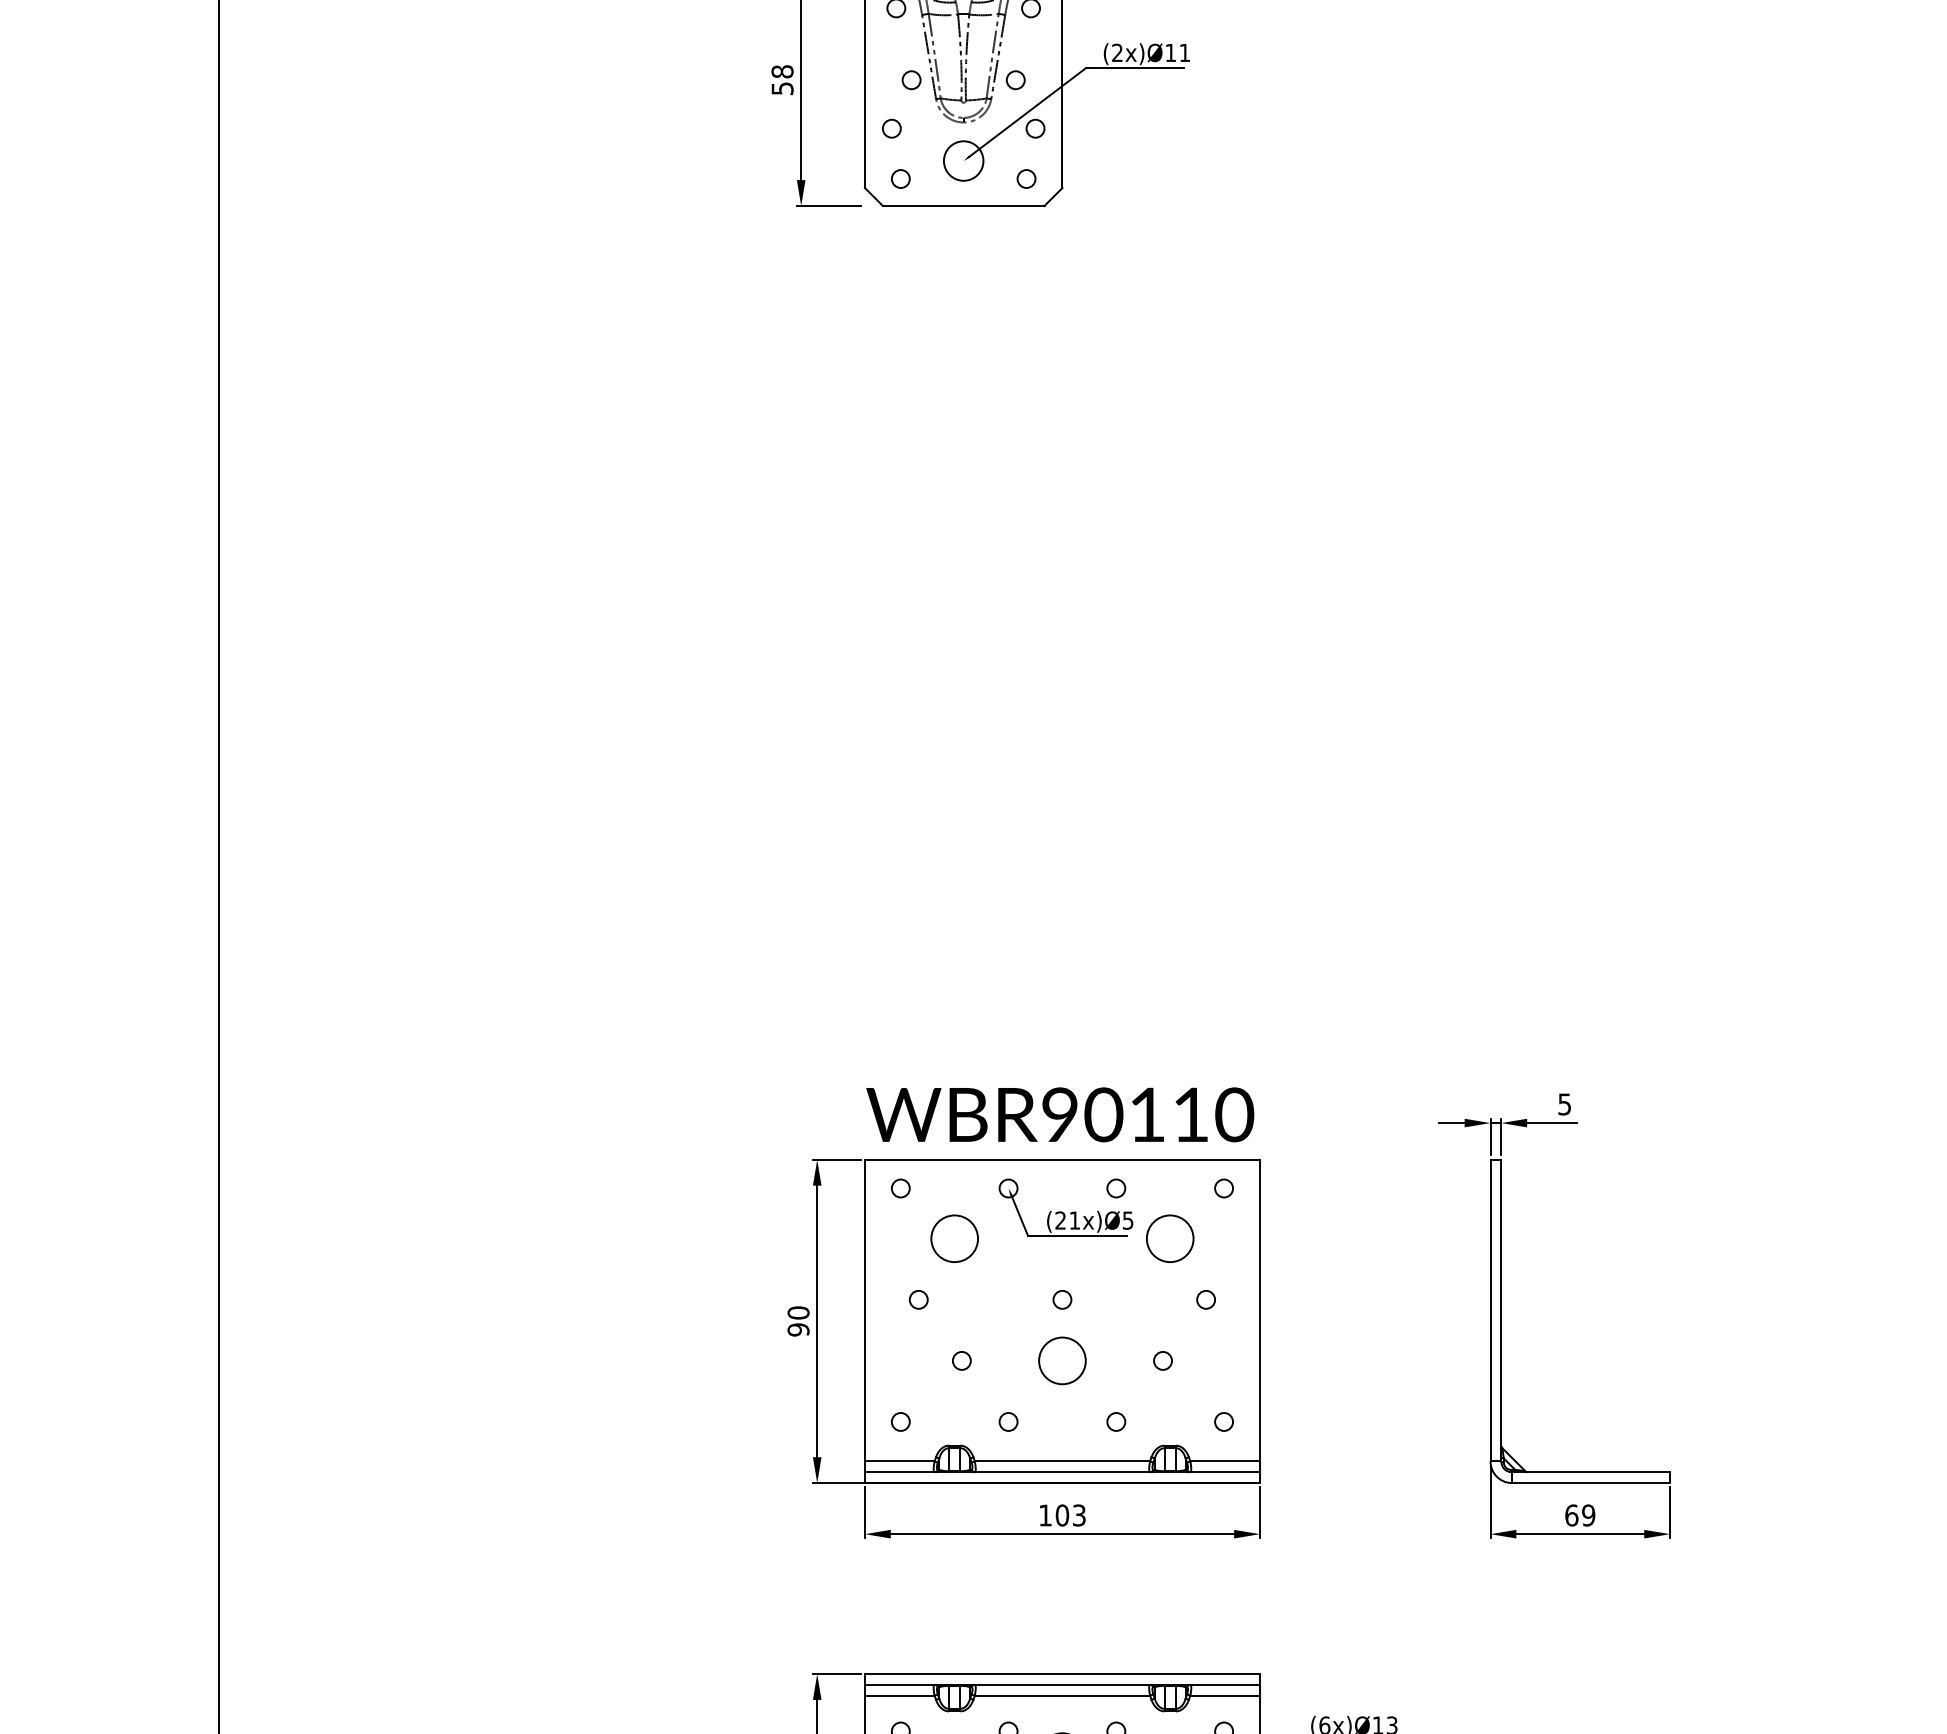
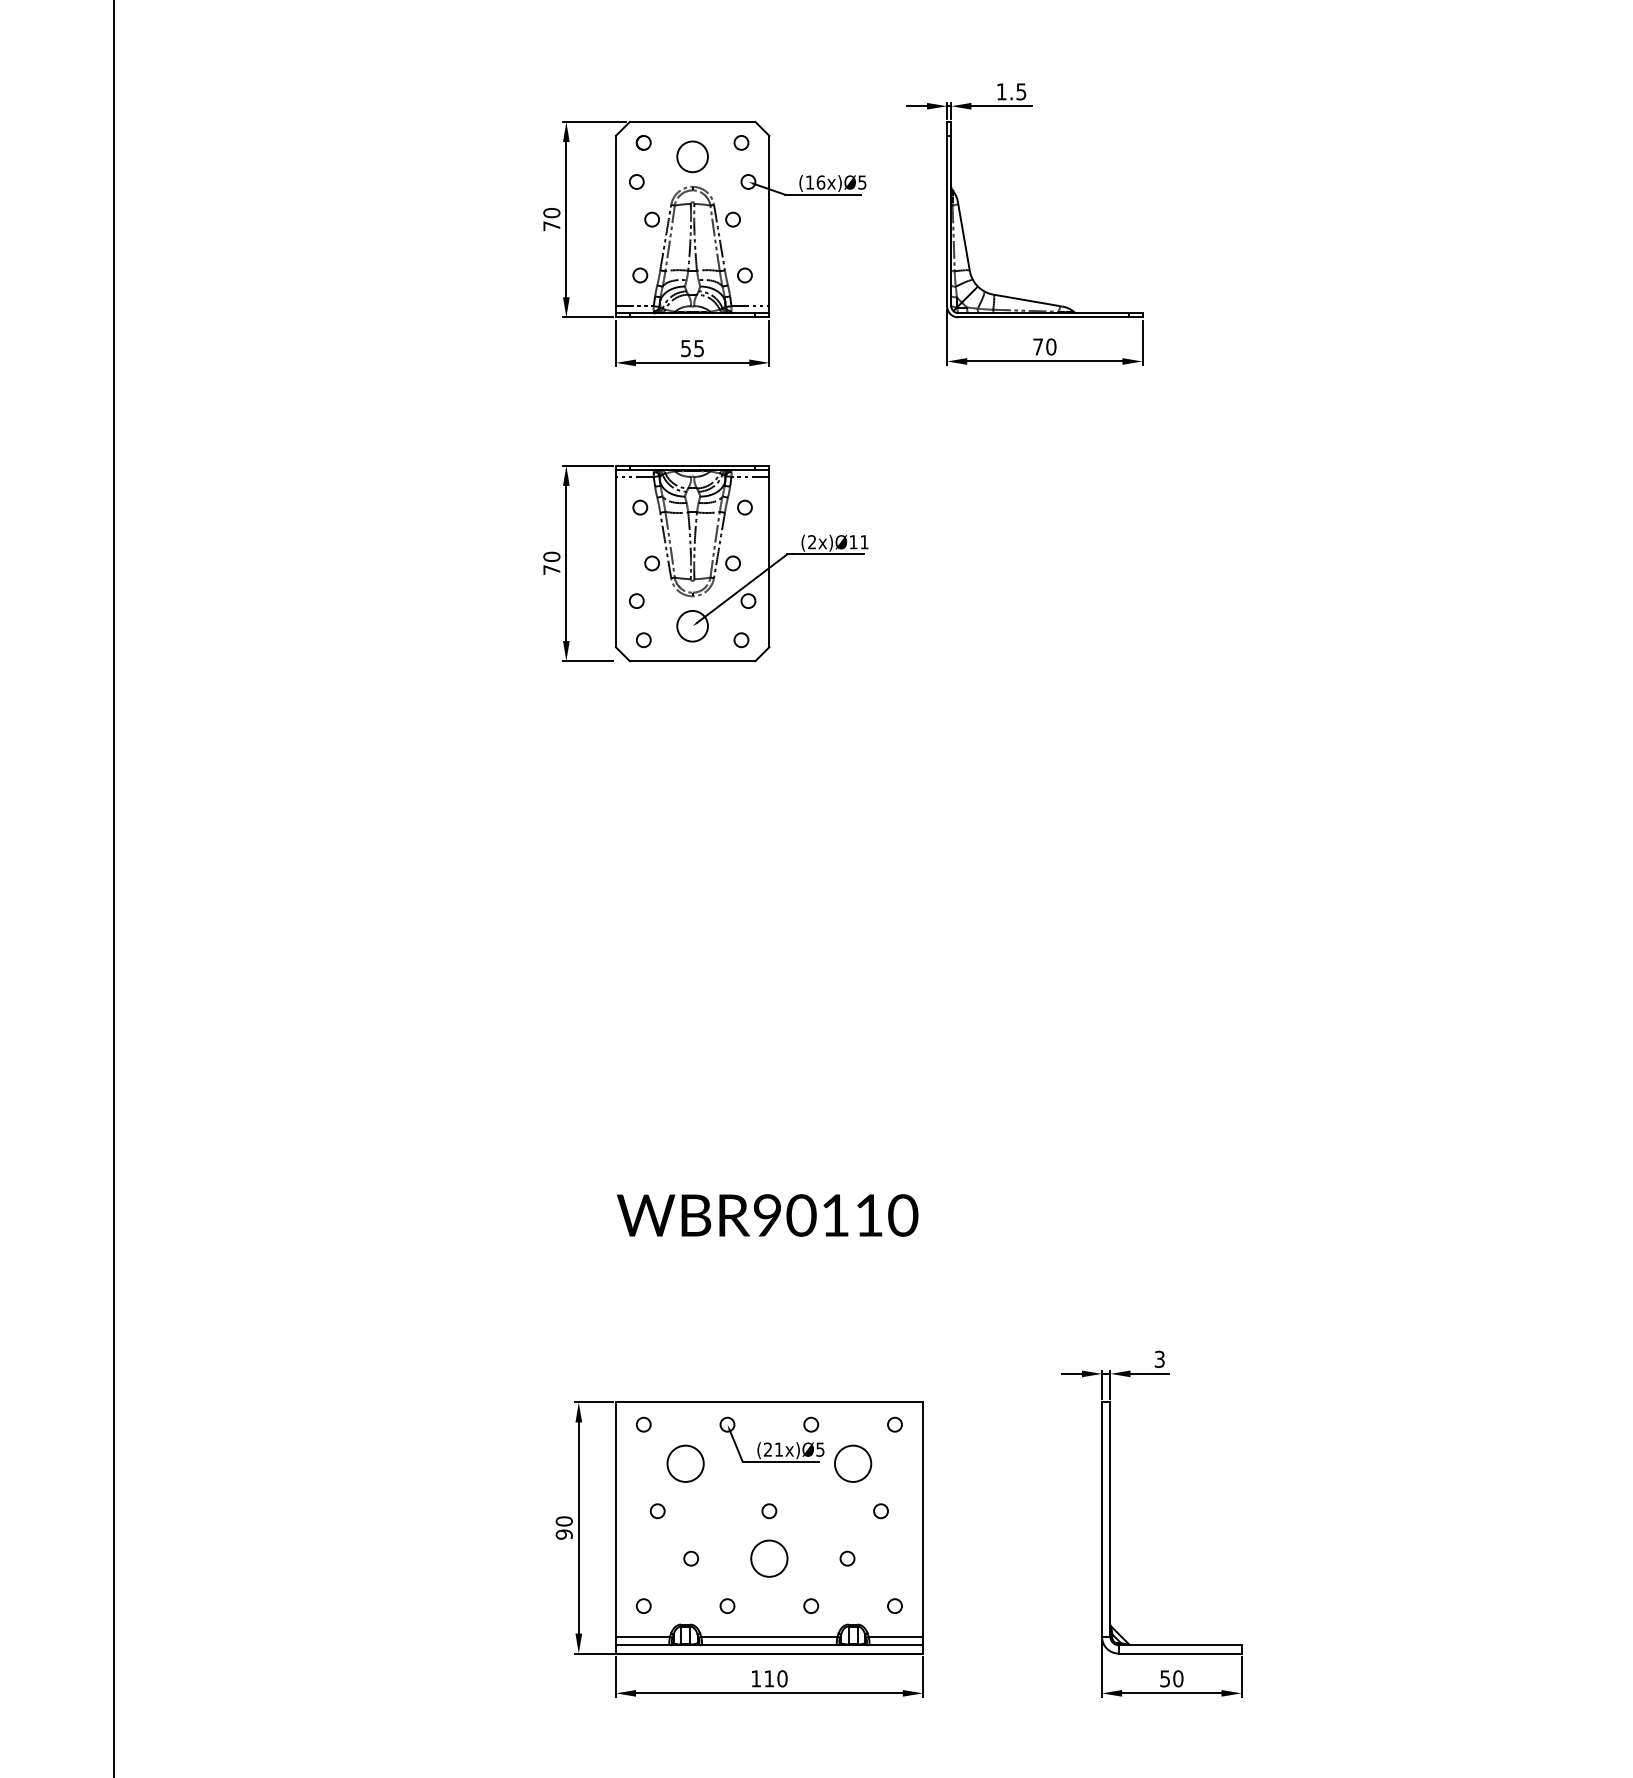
text: (782, 78) -> (551, 562), 58 -> 70
text: (1564, 1103) -> (1159, 1358), 5 -> 3
text: (1060, 1114) -> (767, 1215), moved
text: (1070, 1515) -> (775, 1678), 103 -> 110
text: (1579, 1515) -> (1171, 1678), 69 -> 50

